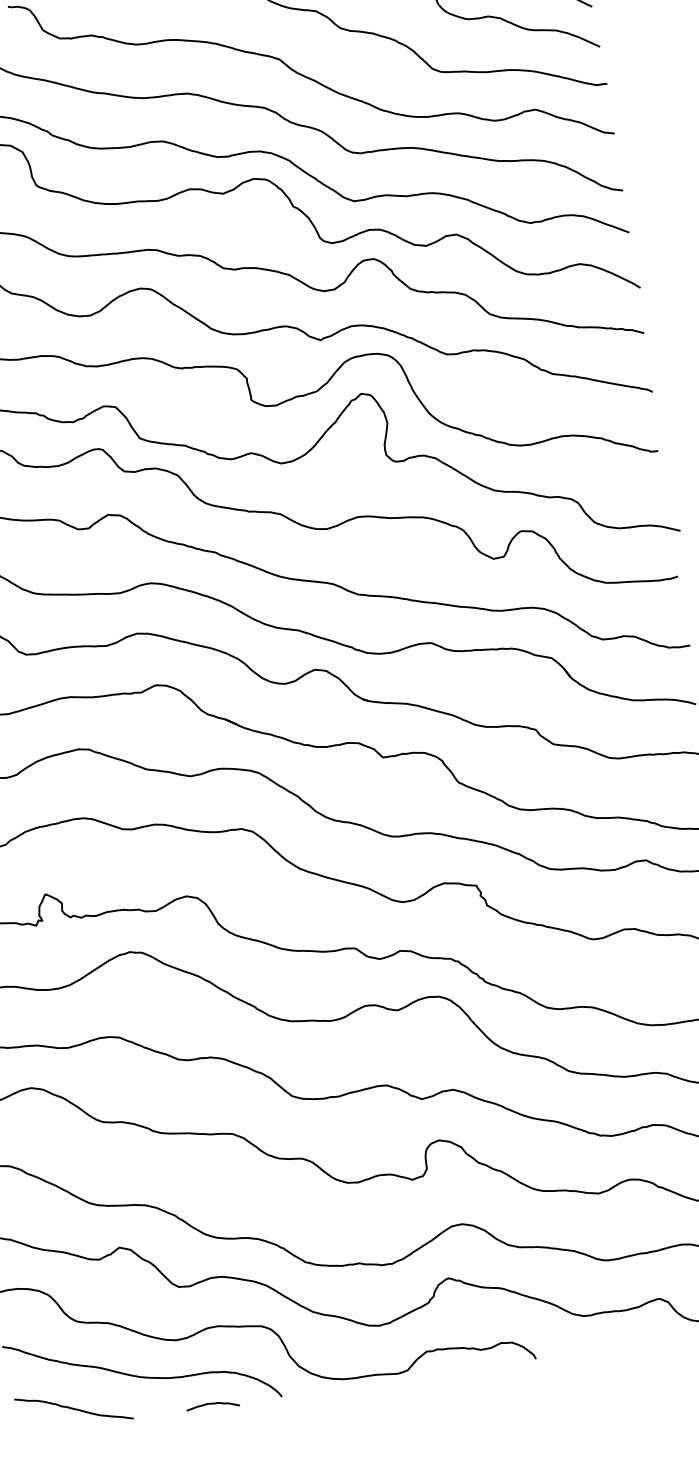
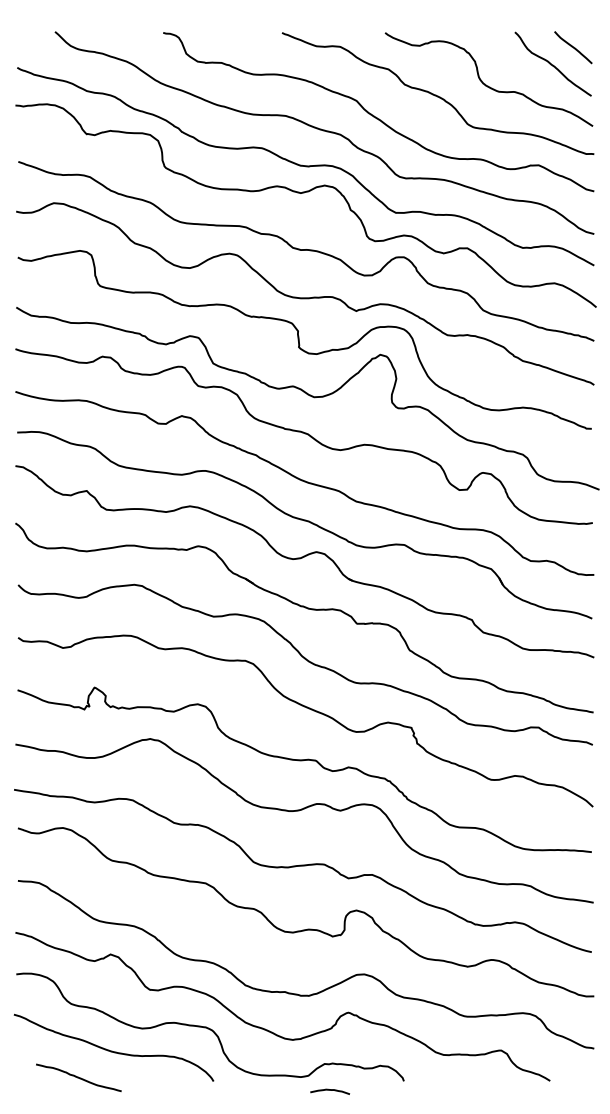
curve: (211, 1404) -> (329, 1090), moved
curve: (73, 1408) -> (78, 1077), moved

